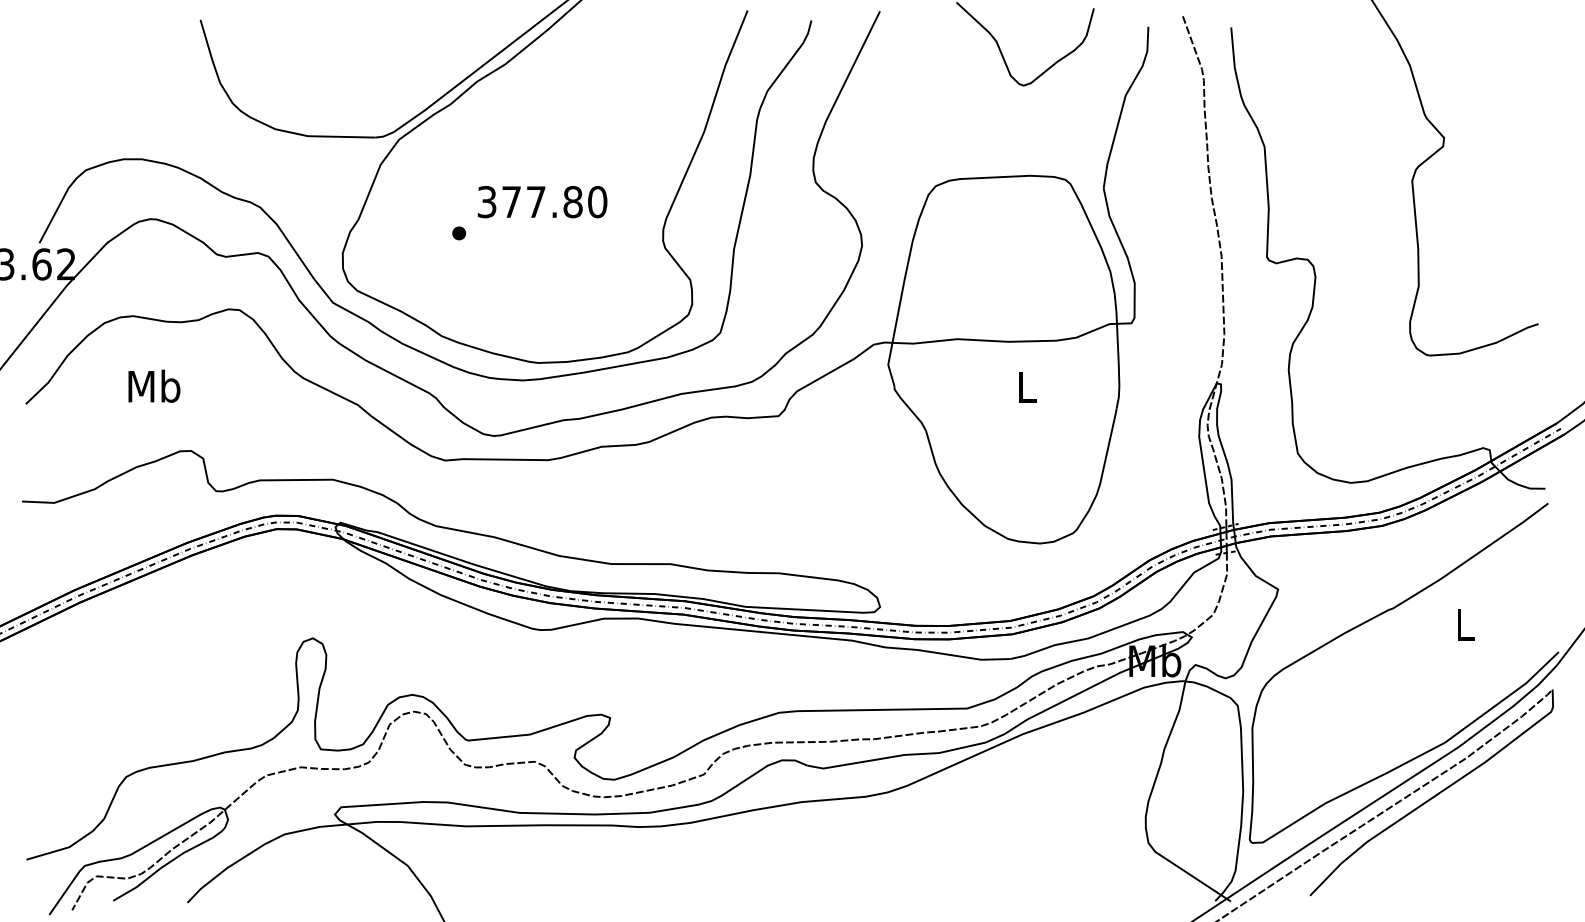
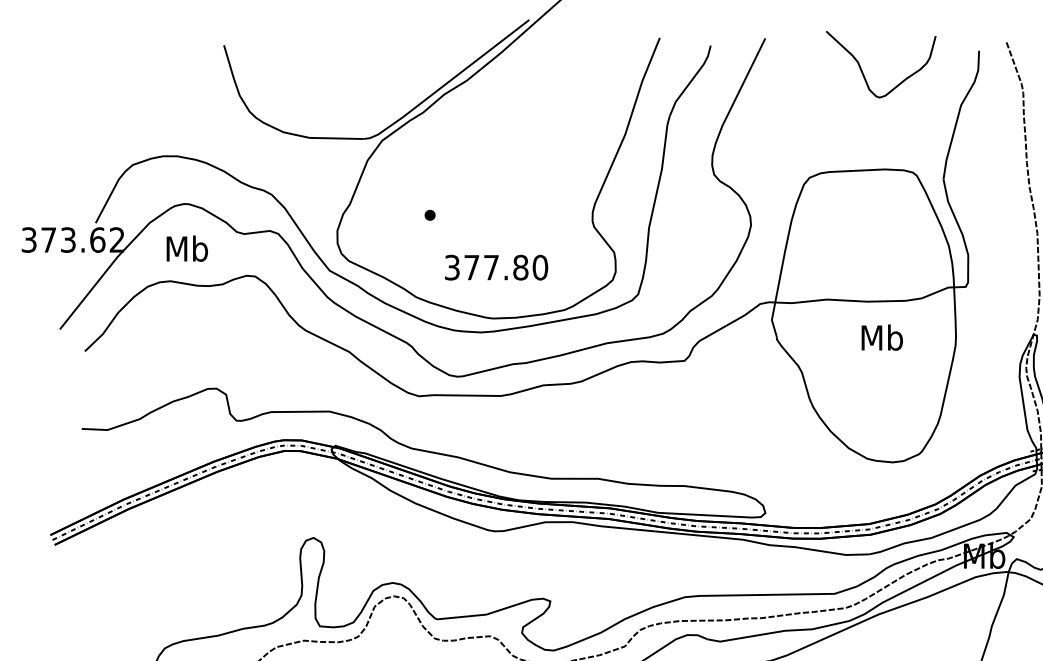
text: (542, 202) -> (496, 267), moved
text: (154, 385) -> (187, 248), moved
text: (1026, 386) -> (882, 337), L -> Mb

